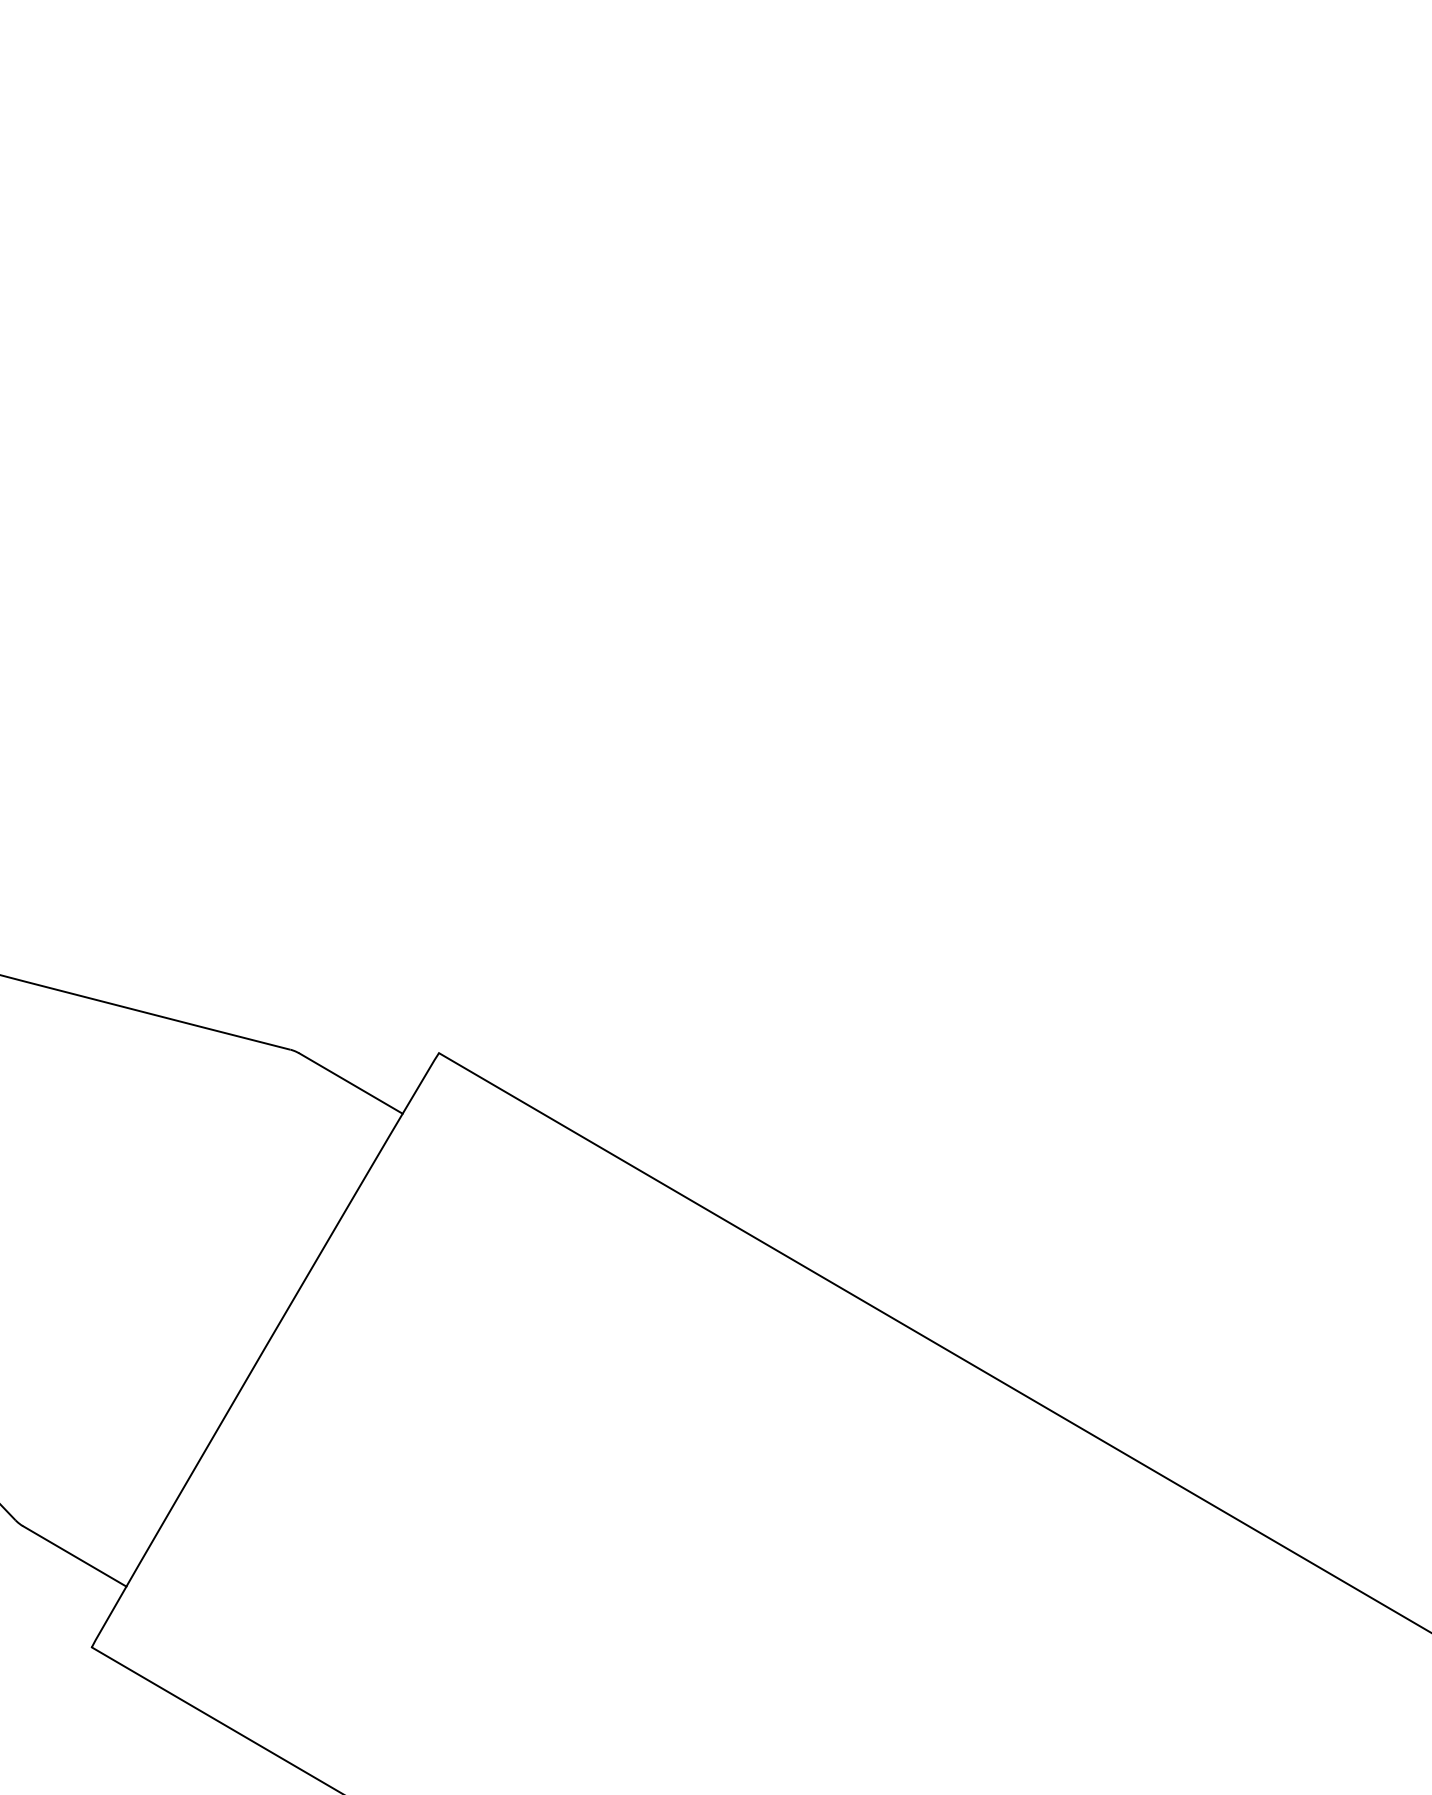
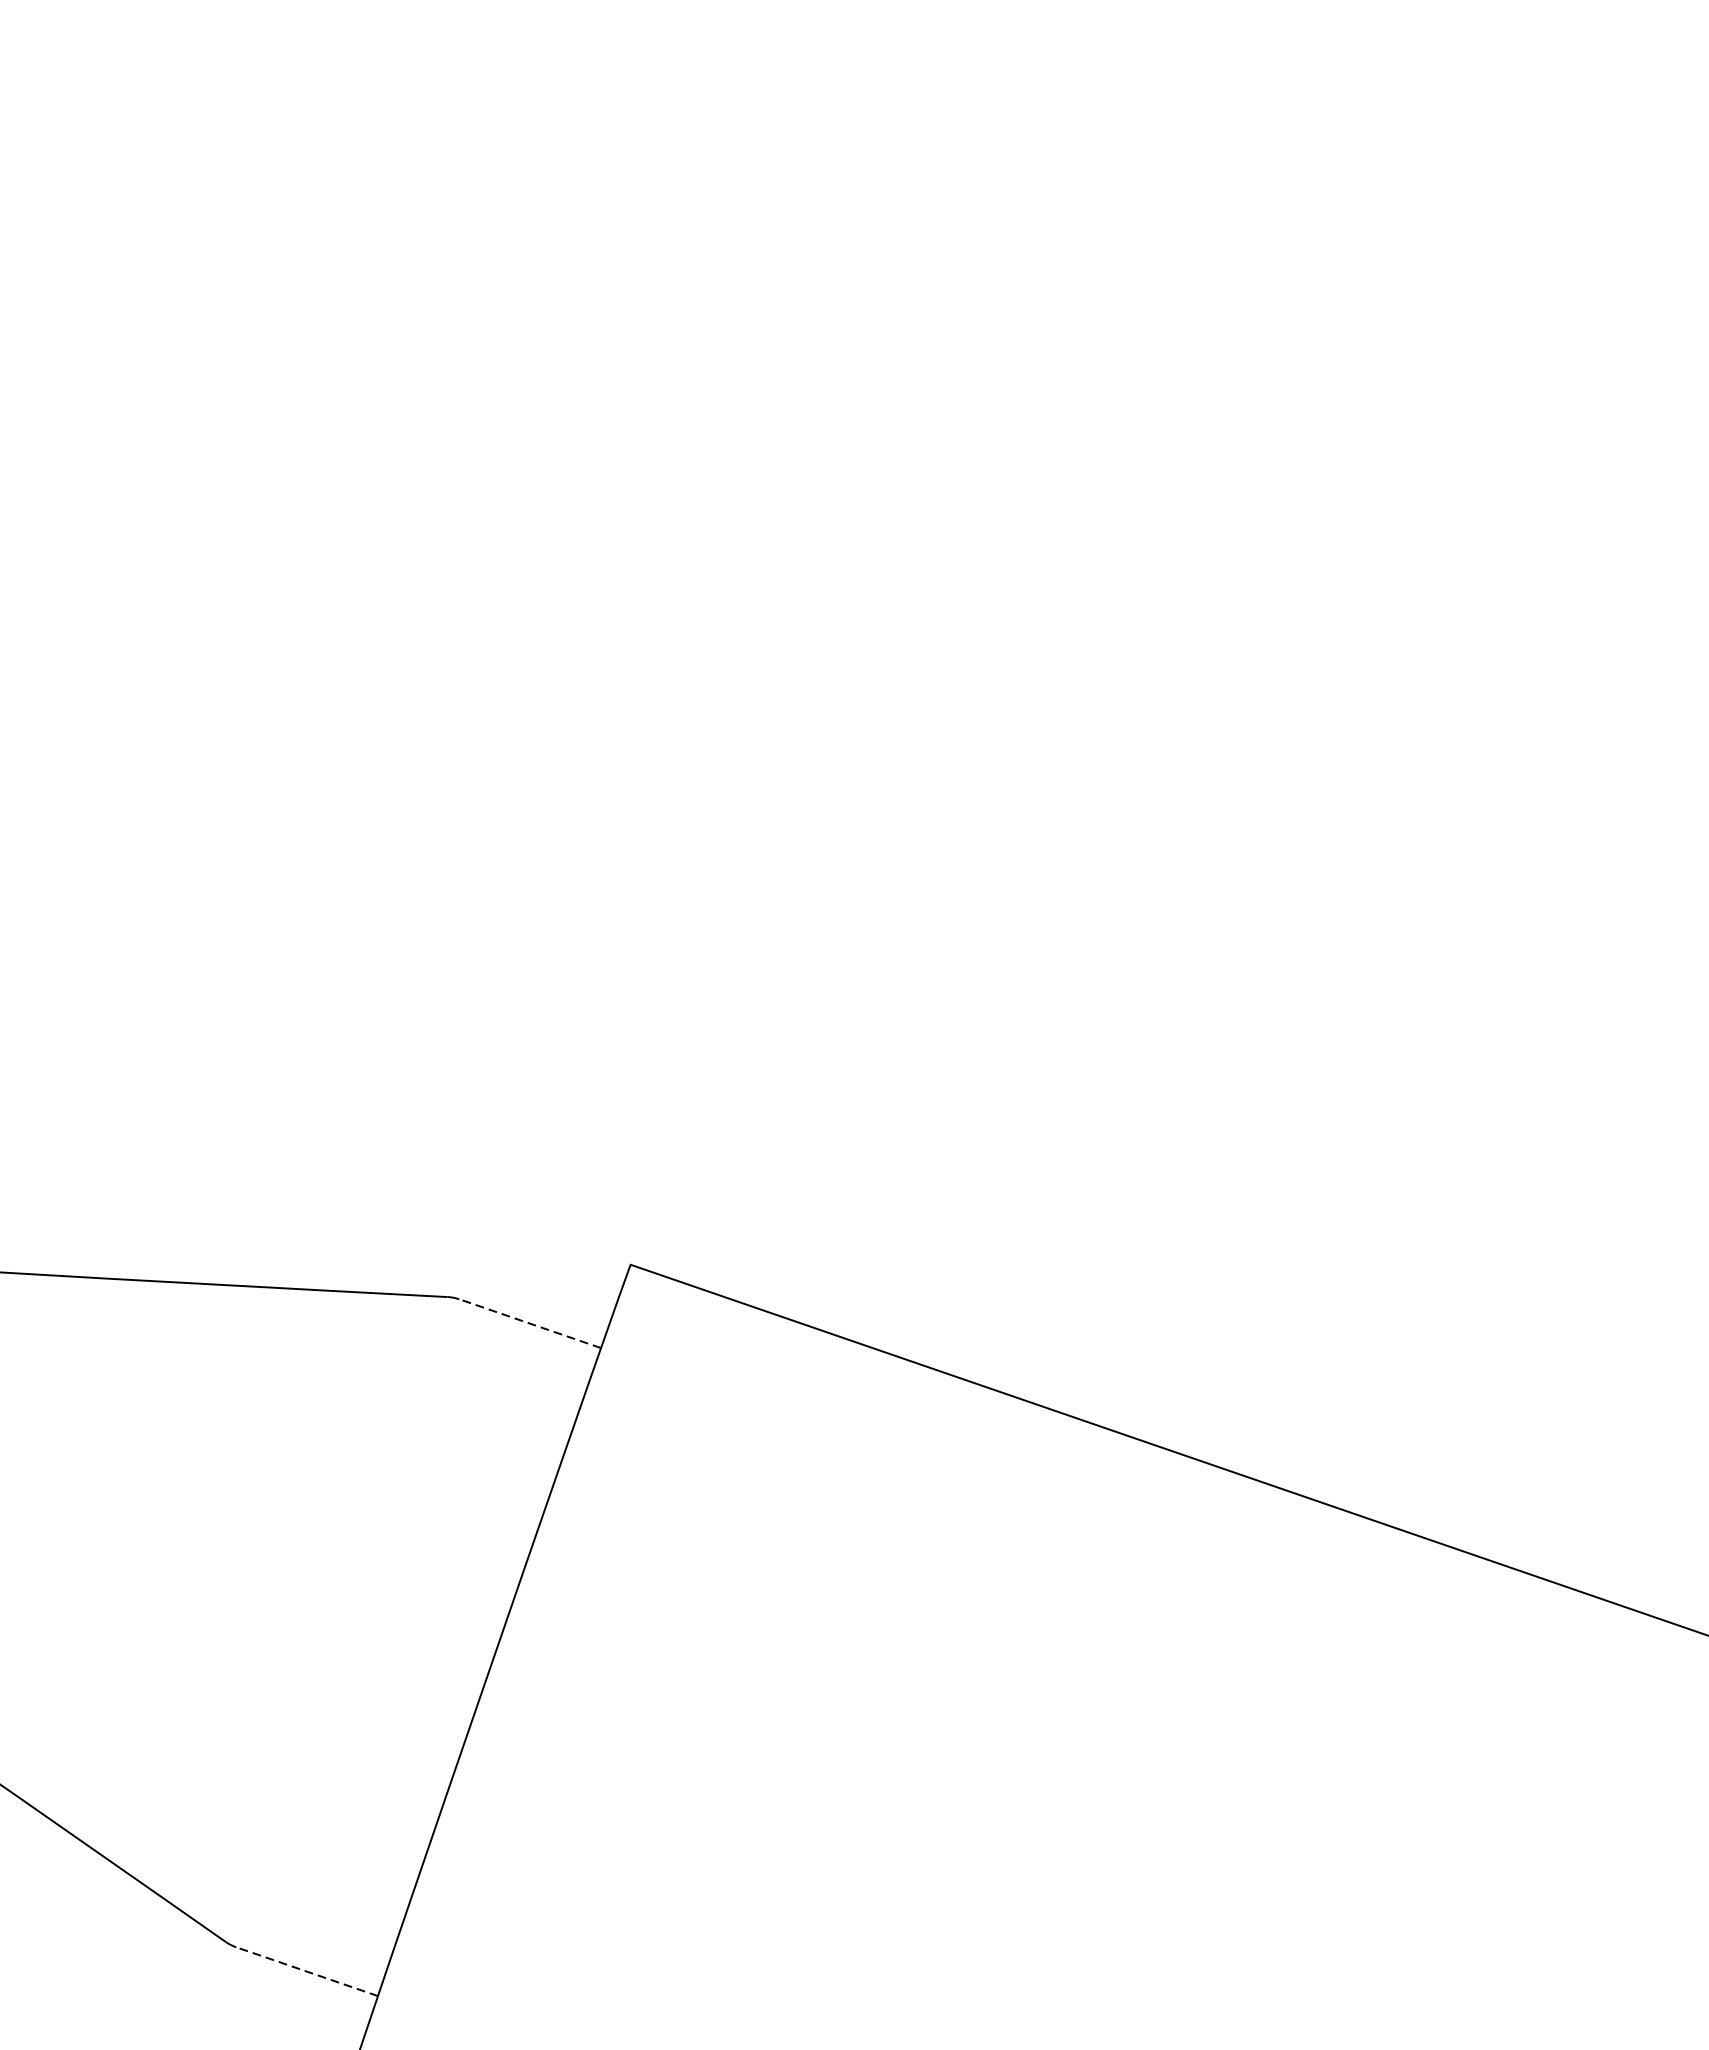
line: (350, 1083) -> (529, 1323), solid -> dashed
line: (74, 1556) -> (306, 1971), solid -> dashed

